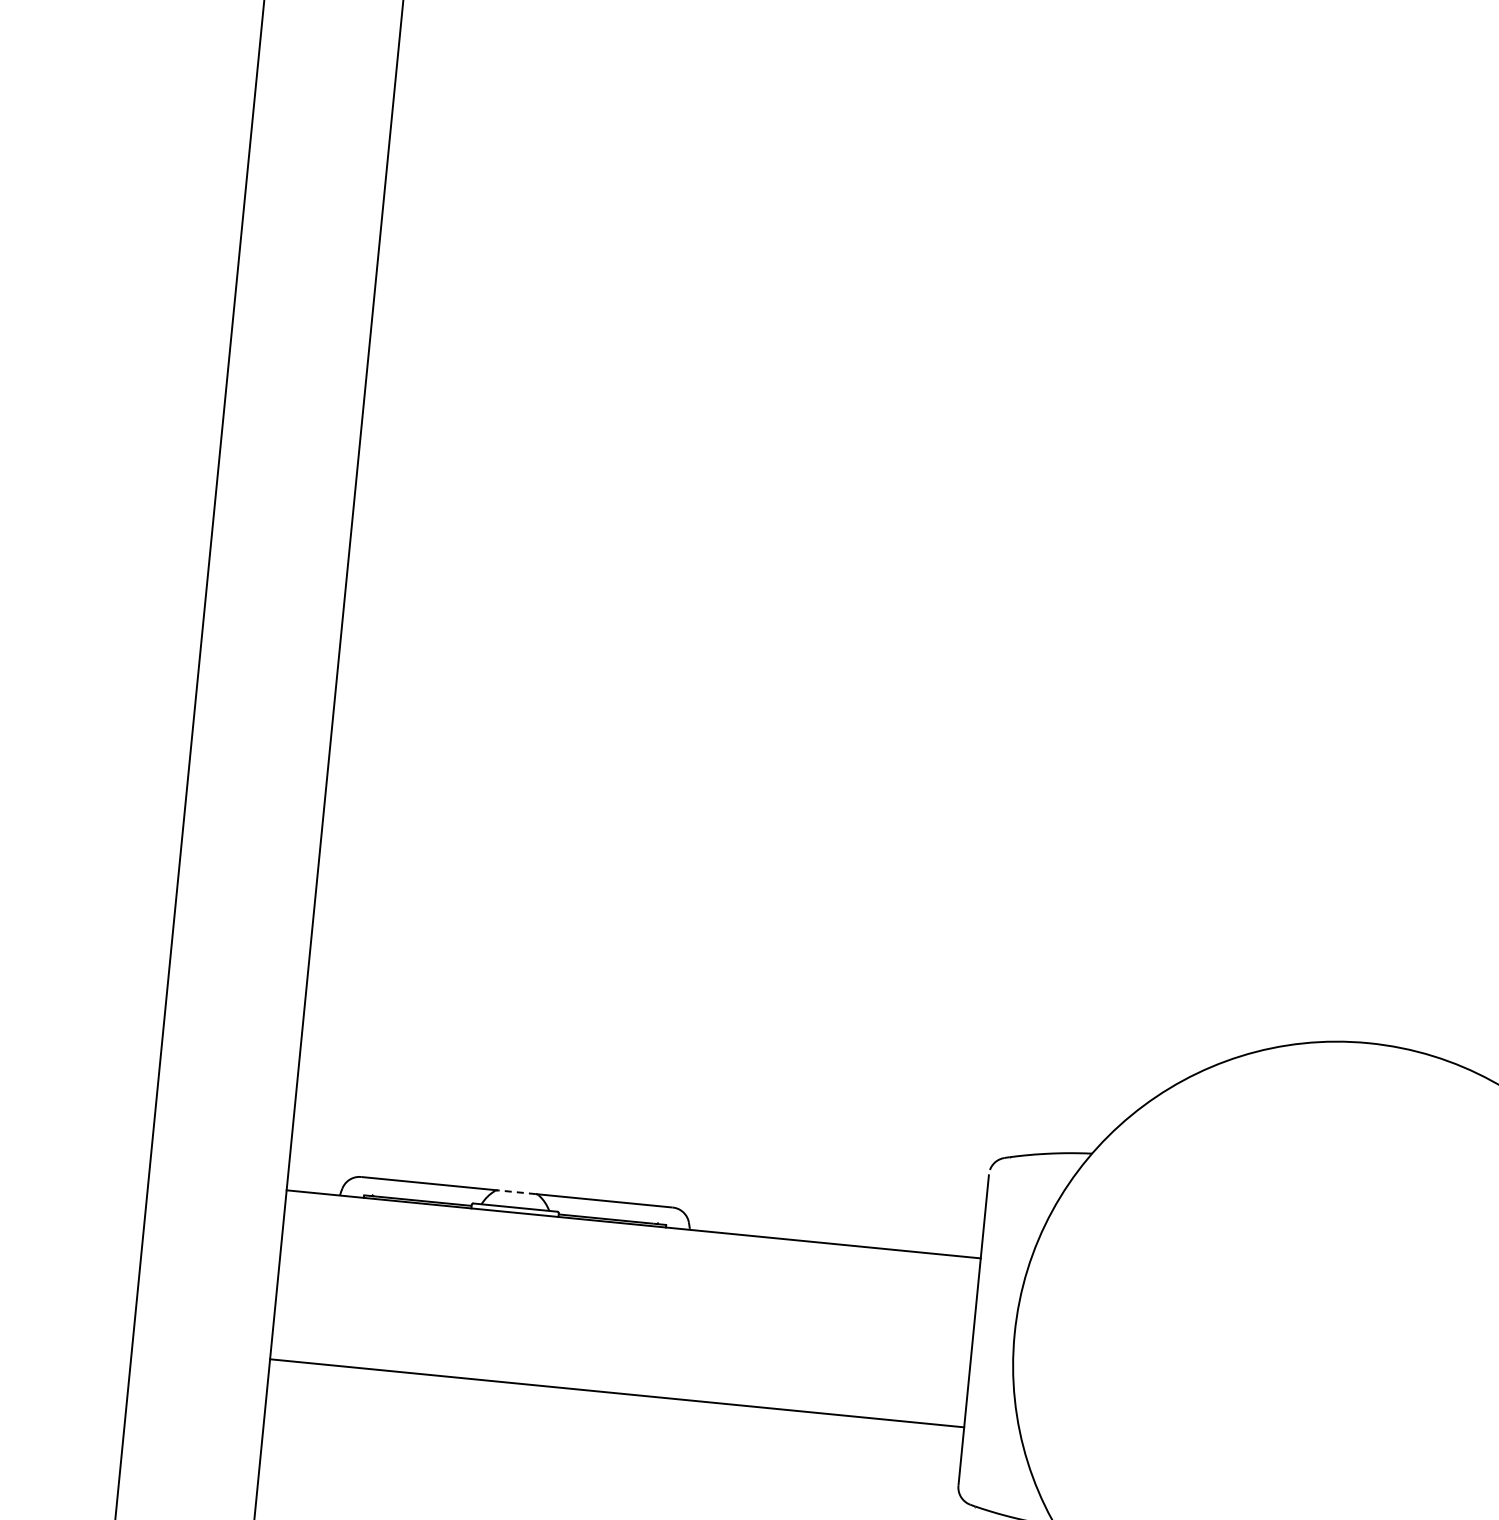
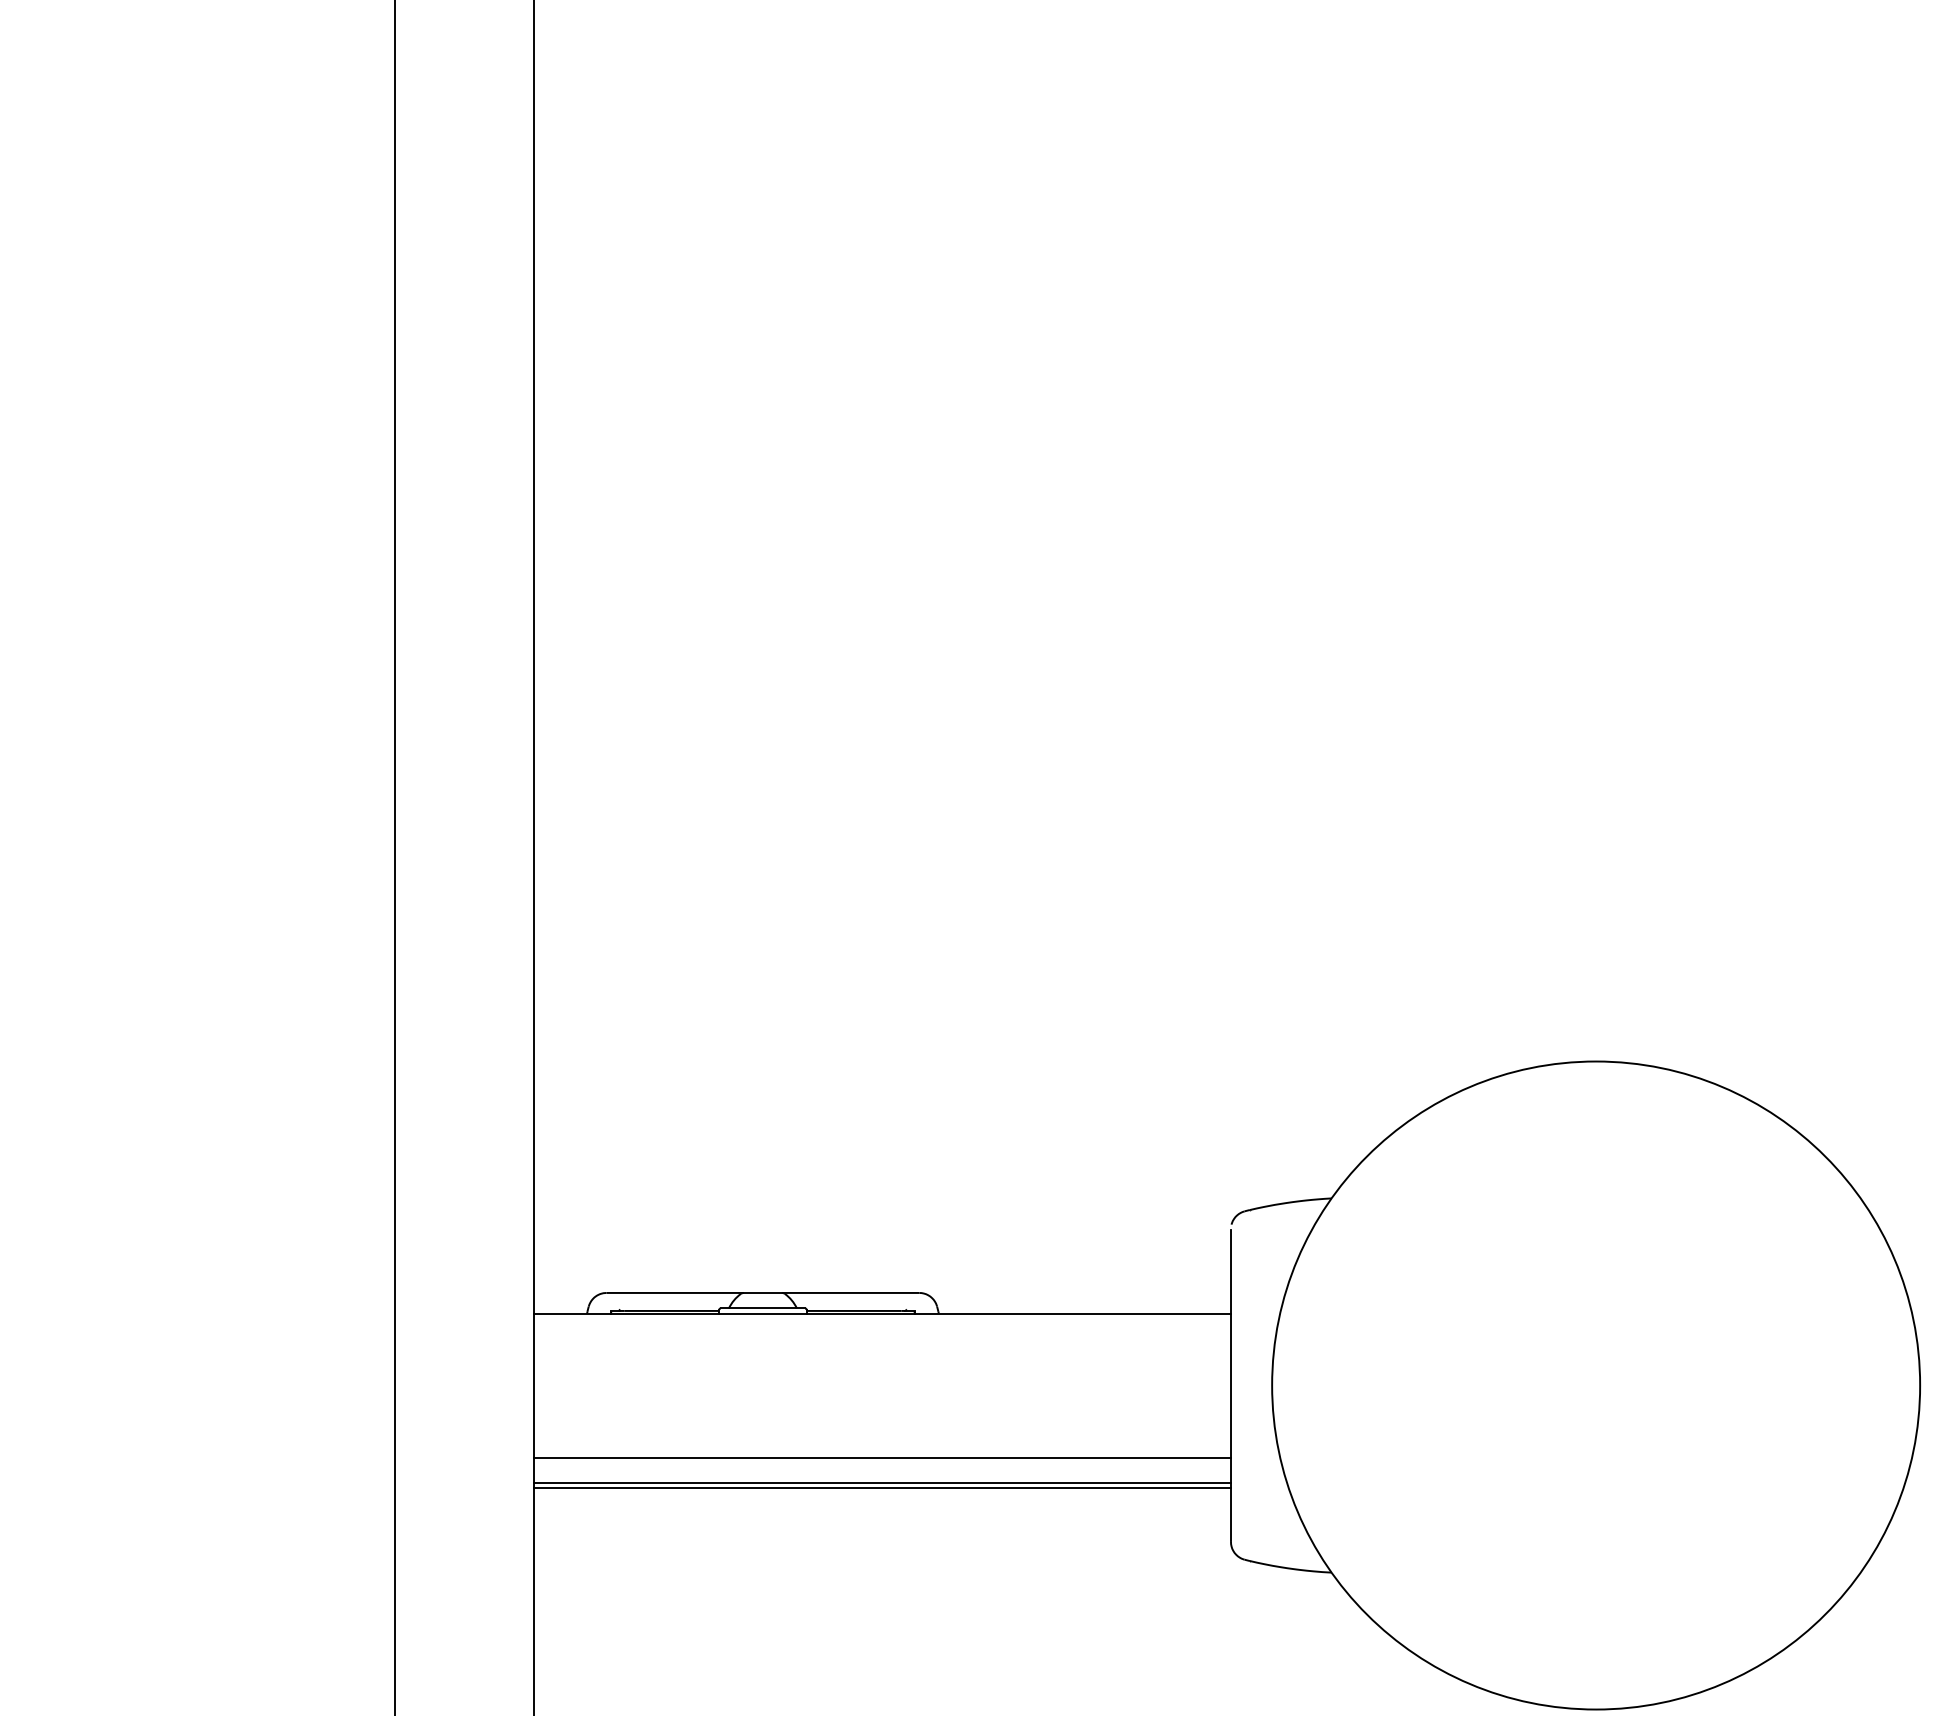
line: (516, 1191) -> (762, 1292), dashed -> solid
line: (619, 1367) -> (882, 1457), added
line: (616, 1398) -> (882, 1488), added

